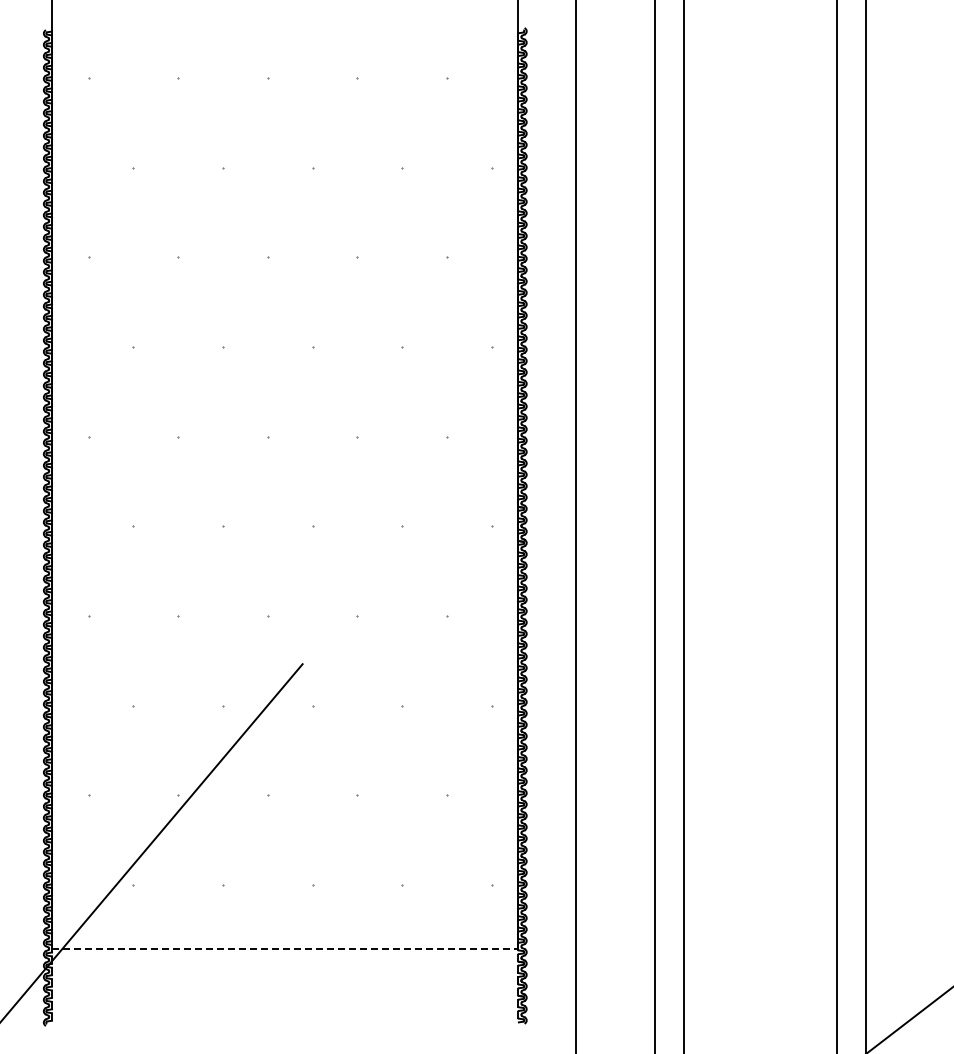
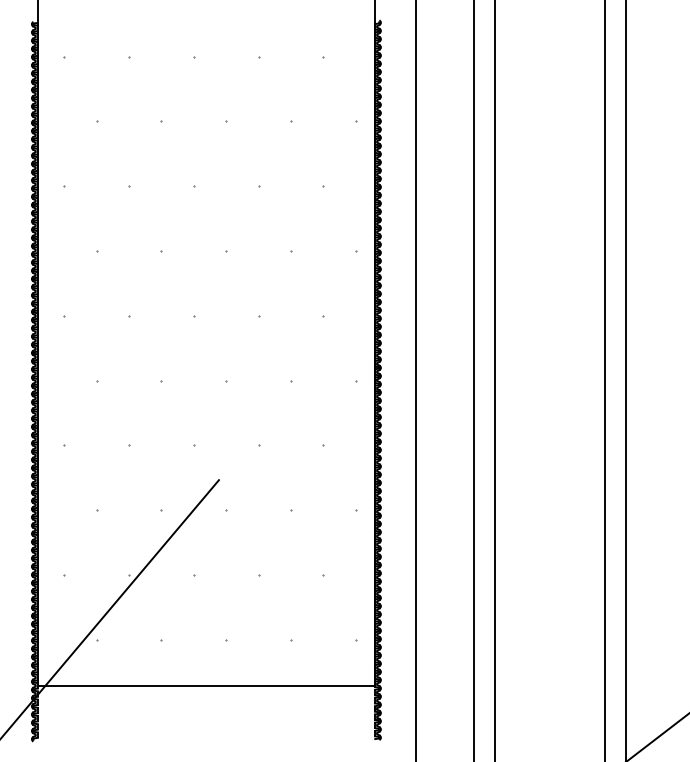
line: (285, 949) -> (206, 686), dashed -> solid

